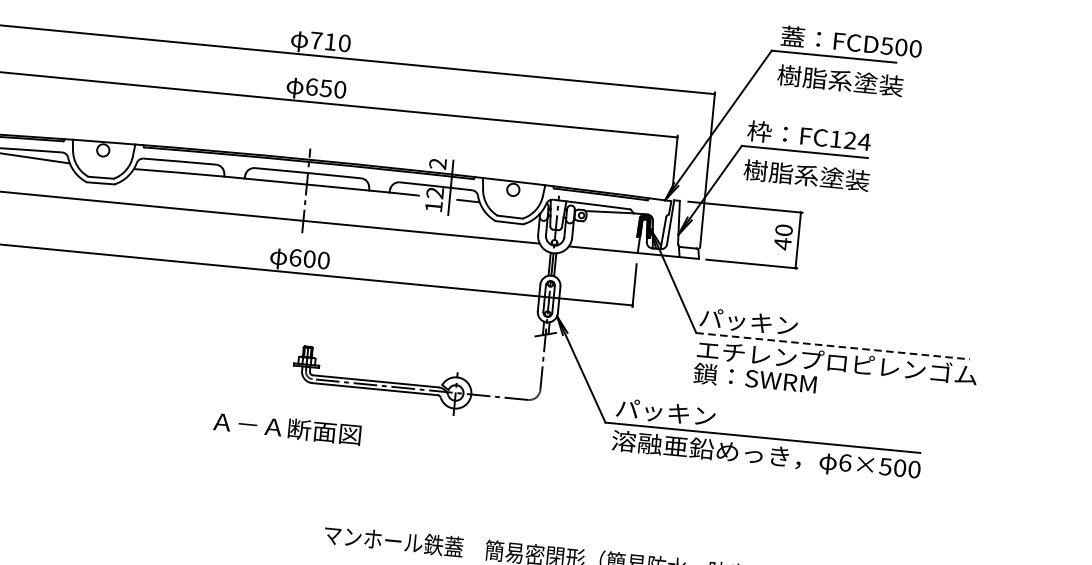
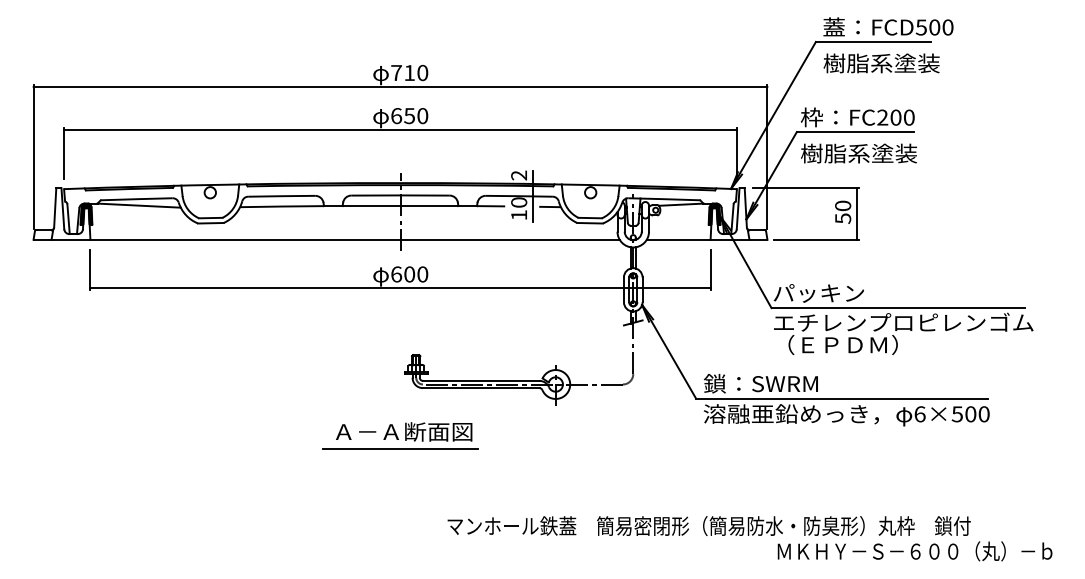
text: (850, 140) -> (896, 117), FC124 -> FC200
text: (435, 193) -> (519, 202), 12 -> 10
text: (783, 243) -> (843, 218), 40 -> 50
line: (833, 346) -> (898, 308), dashed -> solid
text: (760, 378) -> (834, 344), 鎖：SWRM -> （ＥＰＤＭ）
text: (676, 413) -> (760, 383), パッキン -> 鎖：SWRM
line: (281, 446) -> (400, 449), added

